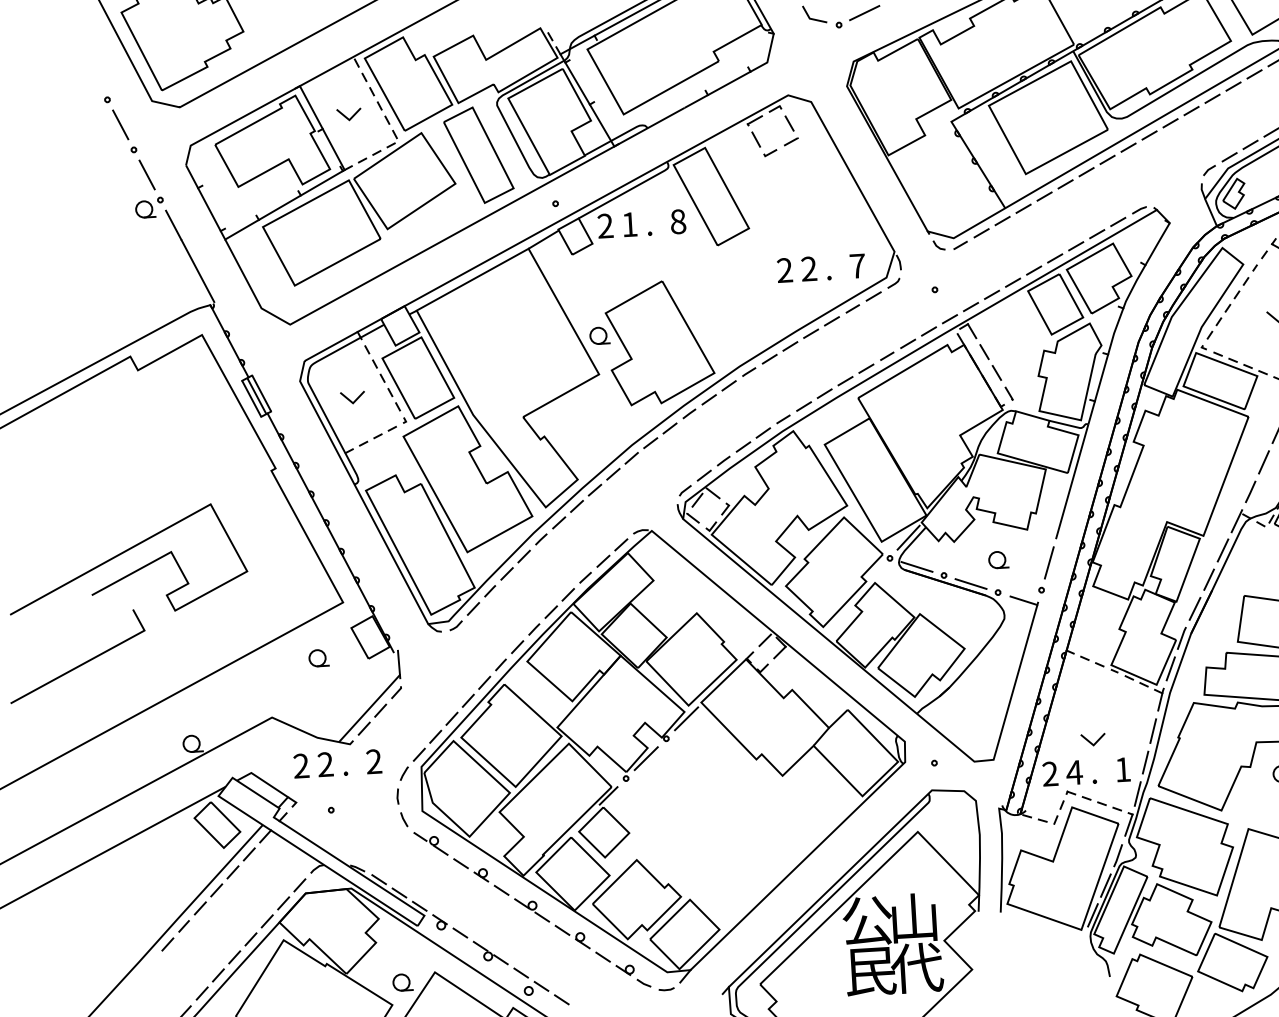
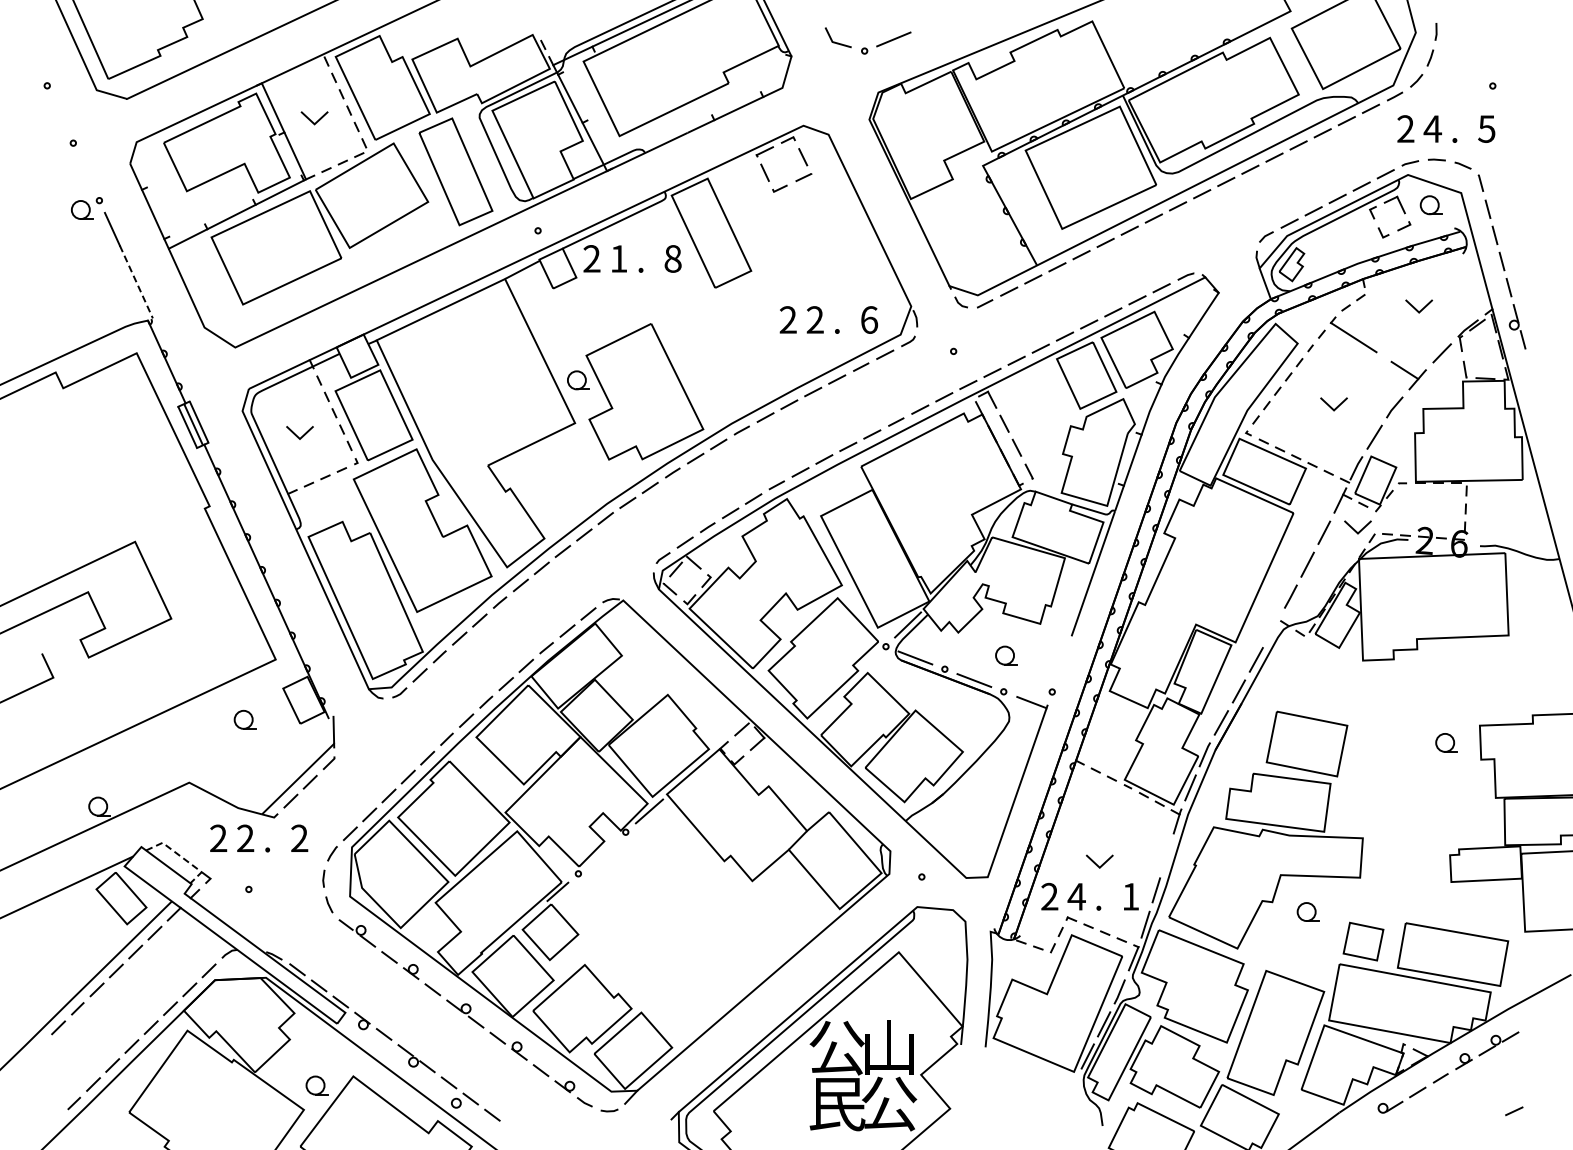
line: (120, 124) -> (59, 114), removed
line: (146, 174) -> (85, 171), removed
text: (857, 265) -> (869, 319), 7 -> 6
line: (198, 271) -> (136, 282), solid -> dashed
line: (1236, 521) -> (1273, 628), removed
line: (1049, 563) -> (1062, 662), removed
line: (1152, 730) -> (1166, 855), removed
line: (645, 758) -> (601, 852), removed
line: (269, 784) -> (181, 856), solid -> dashed
text: (917, 968) -> (889, 1103), 代 -> 公

